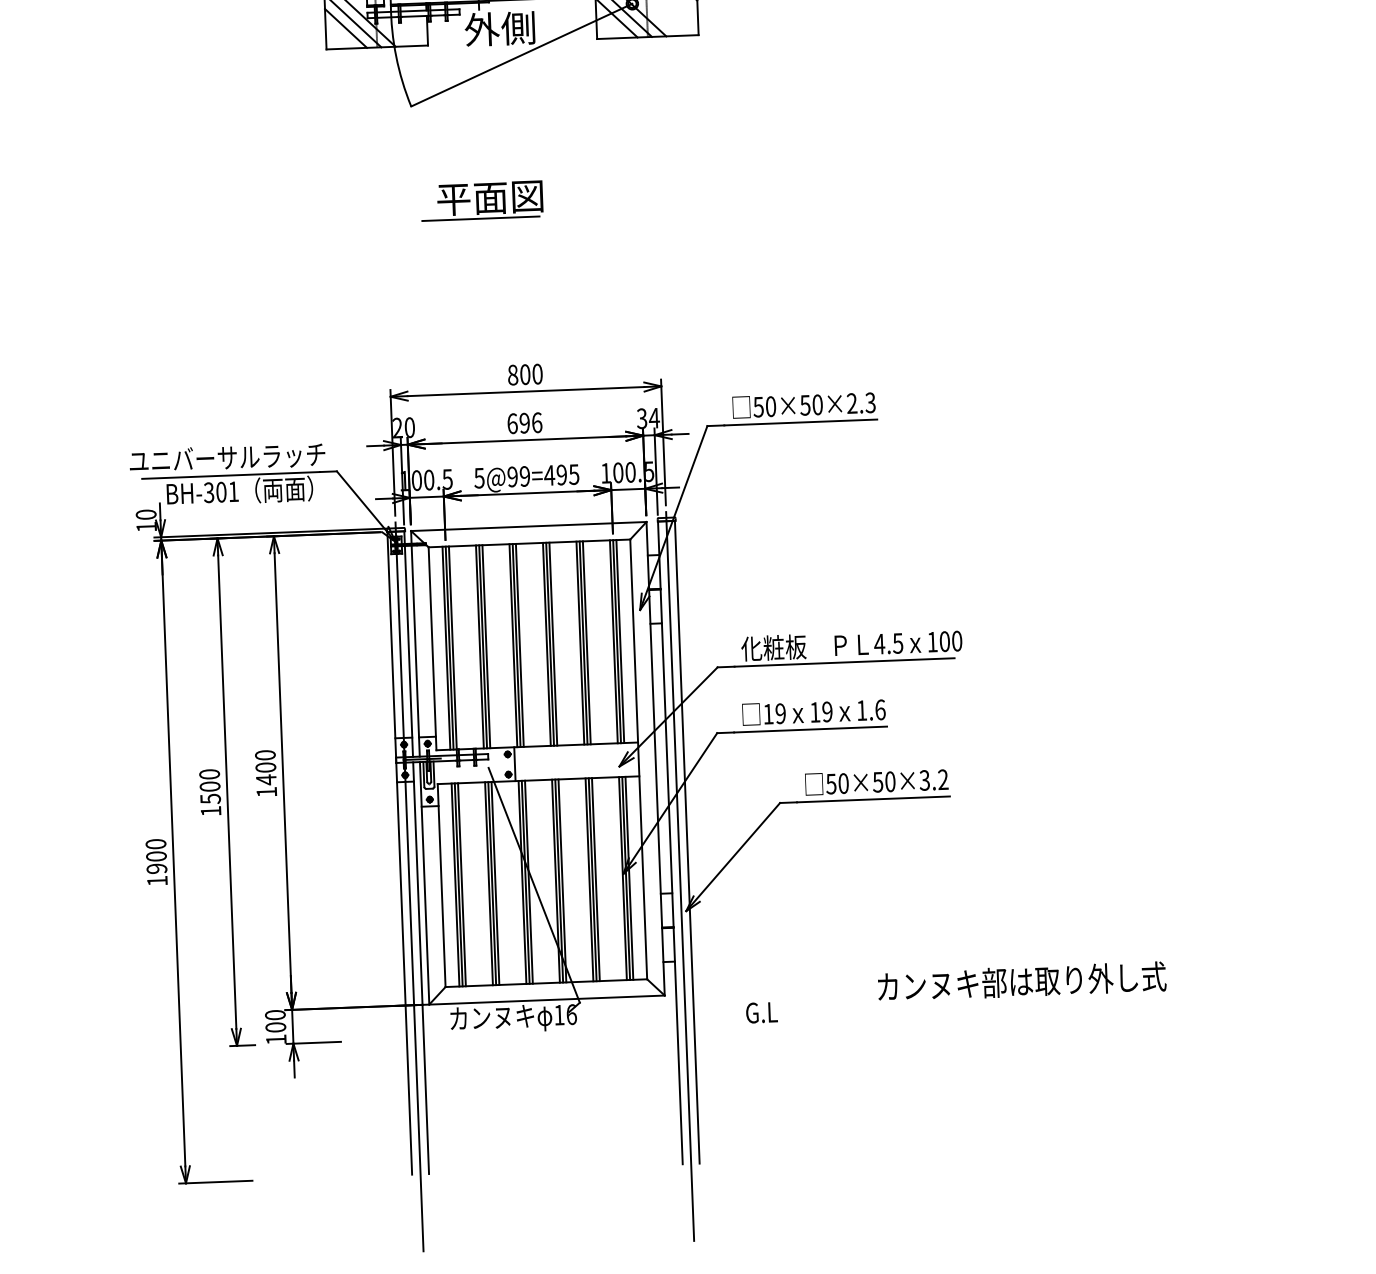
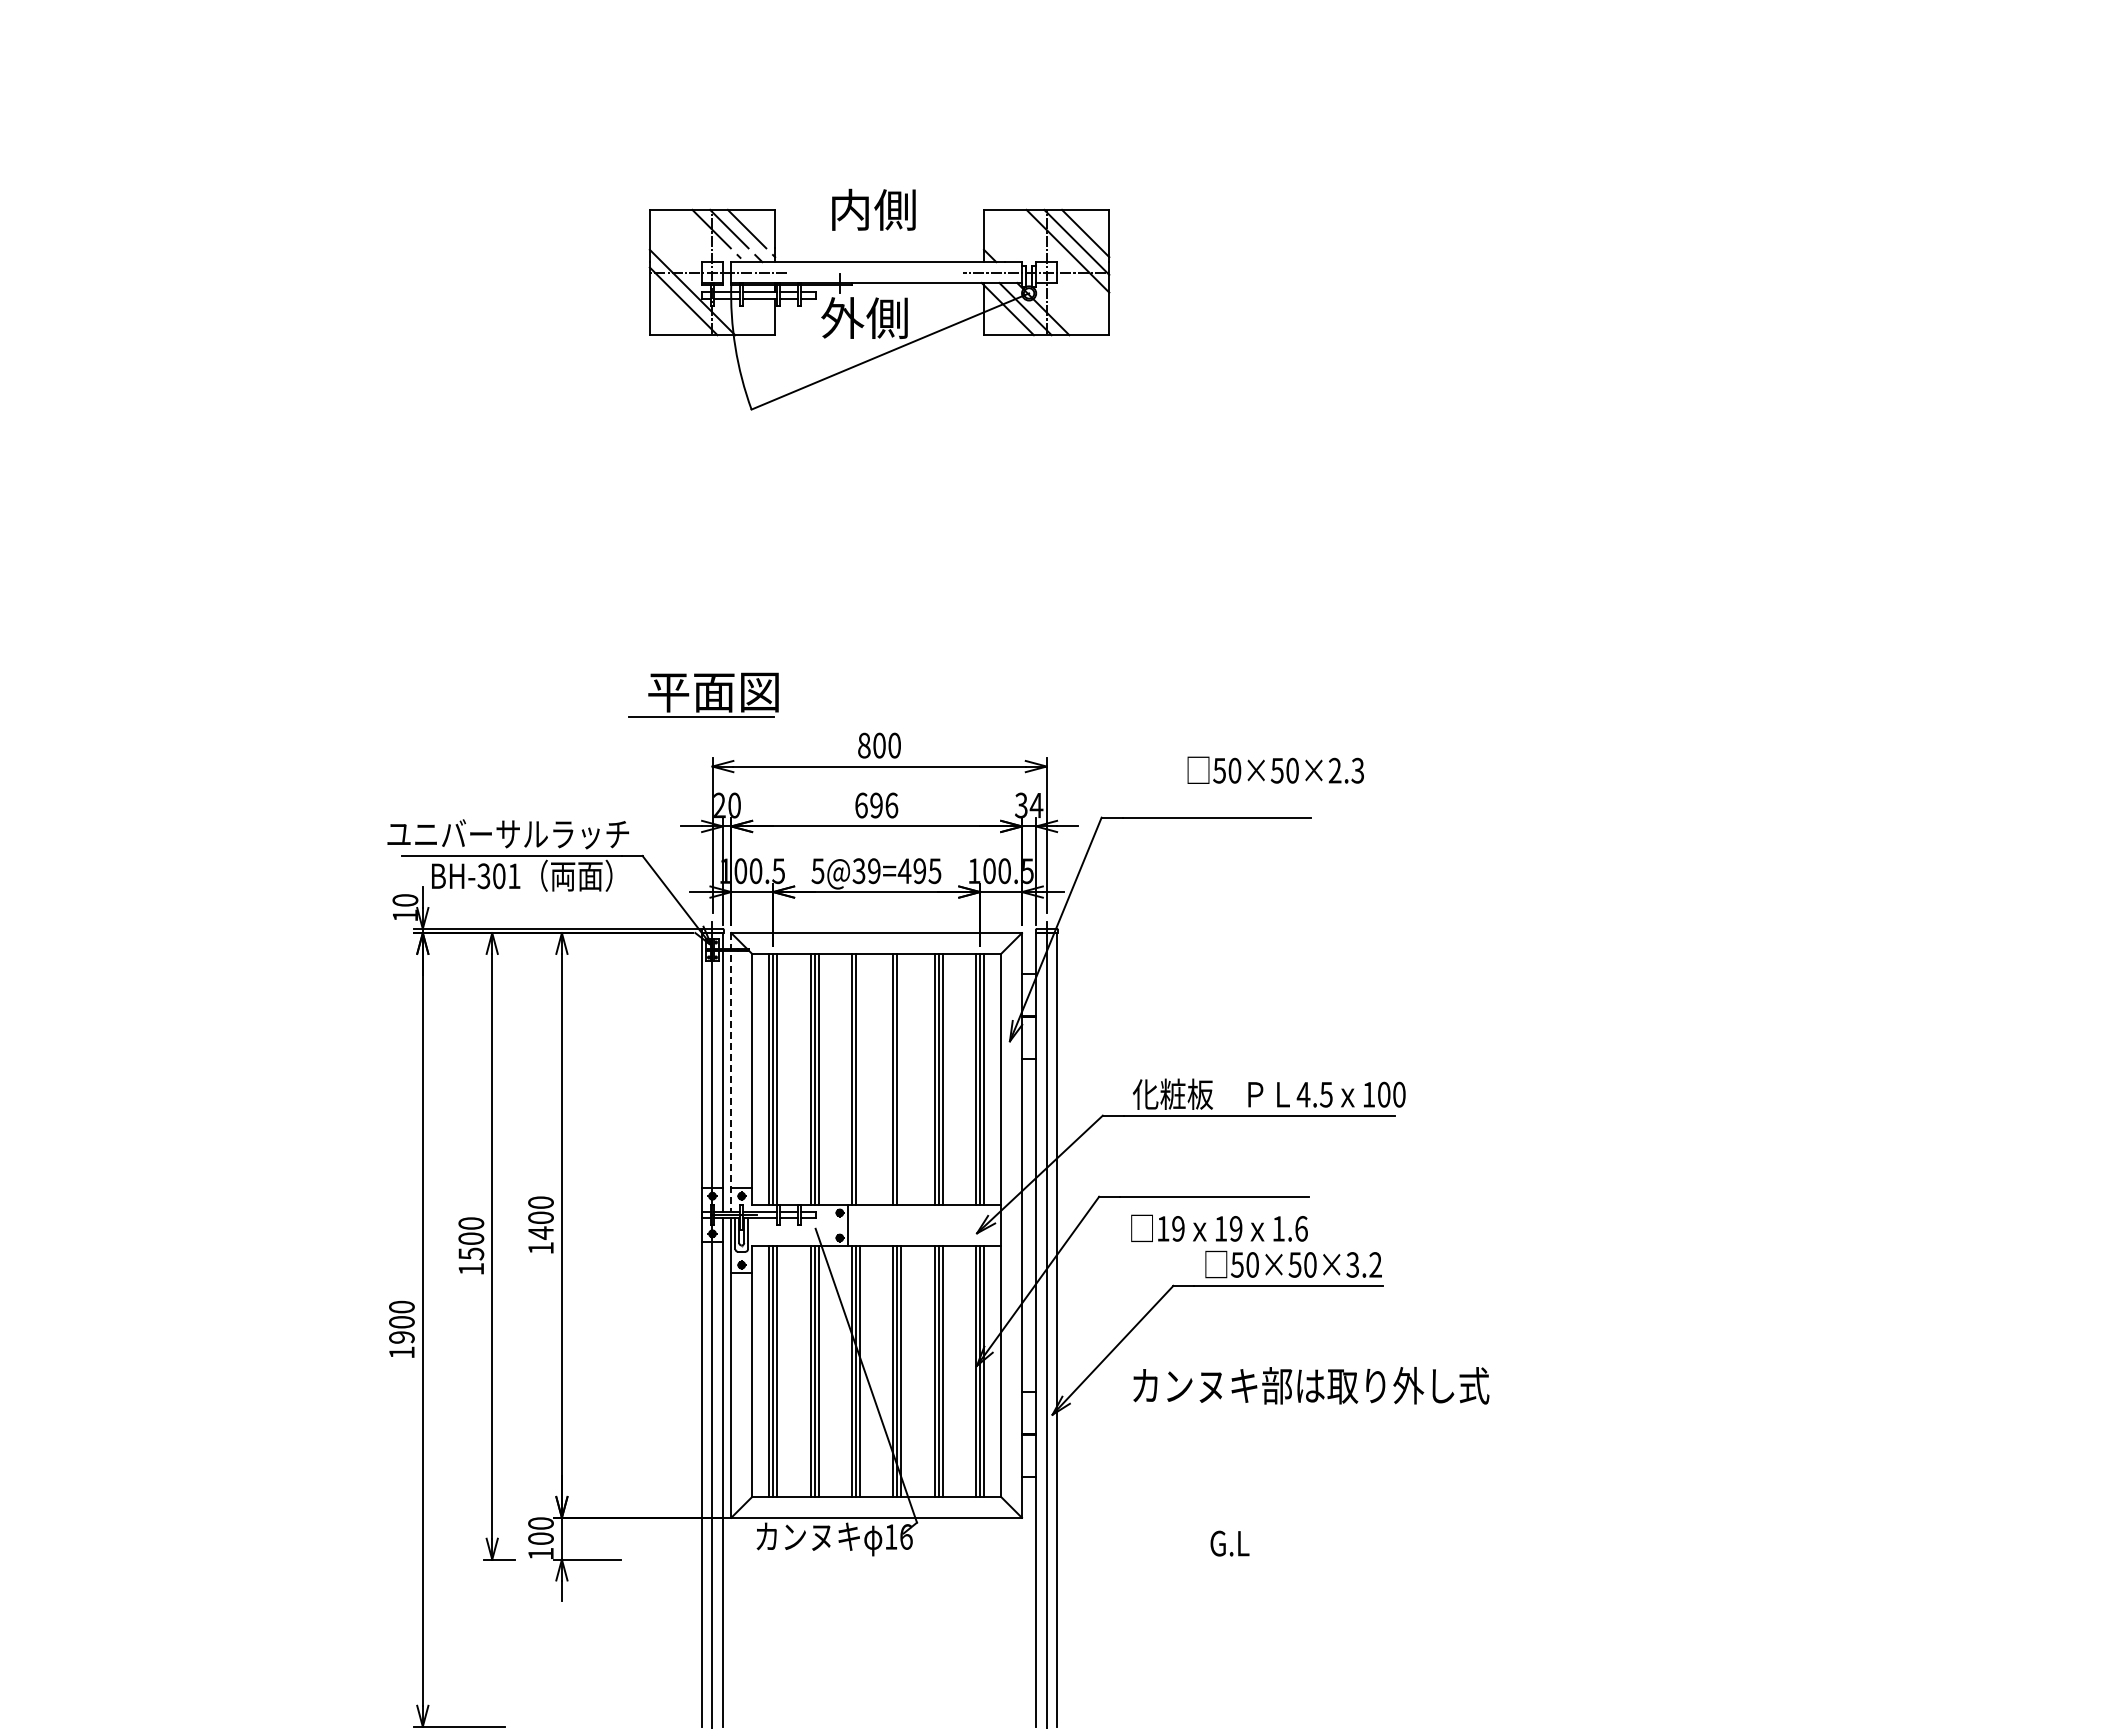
line: (345, 28) -> (674, 310), removed
part: (482, 200) -> (703, 694), moved
text: (803, 404) -> (1275, 769), moved
text: (512, 477) -> (858, 871), 5@99=495 -> 5@39=495
line: (415, 643) -> (731, 1072), solid -> dashed
line: (553, 643) -> (901, 1078), removed
line: (519, 644) -> (859, 1078), removed
text: (813, 711) -> (1219, 1227), moved
text: (1022, 981) -> (1311, 1385), moved
text: (761, 1012) -> (1229, 1543), moved

